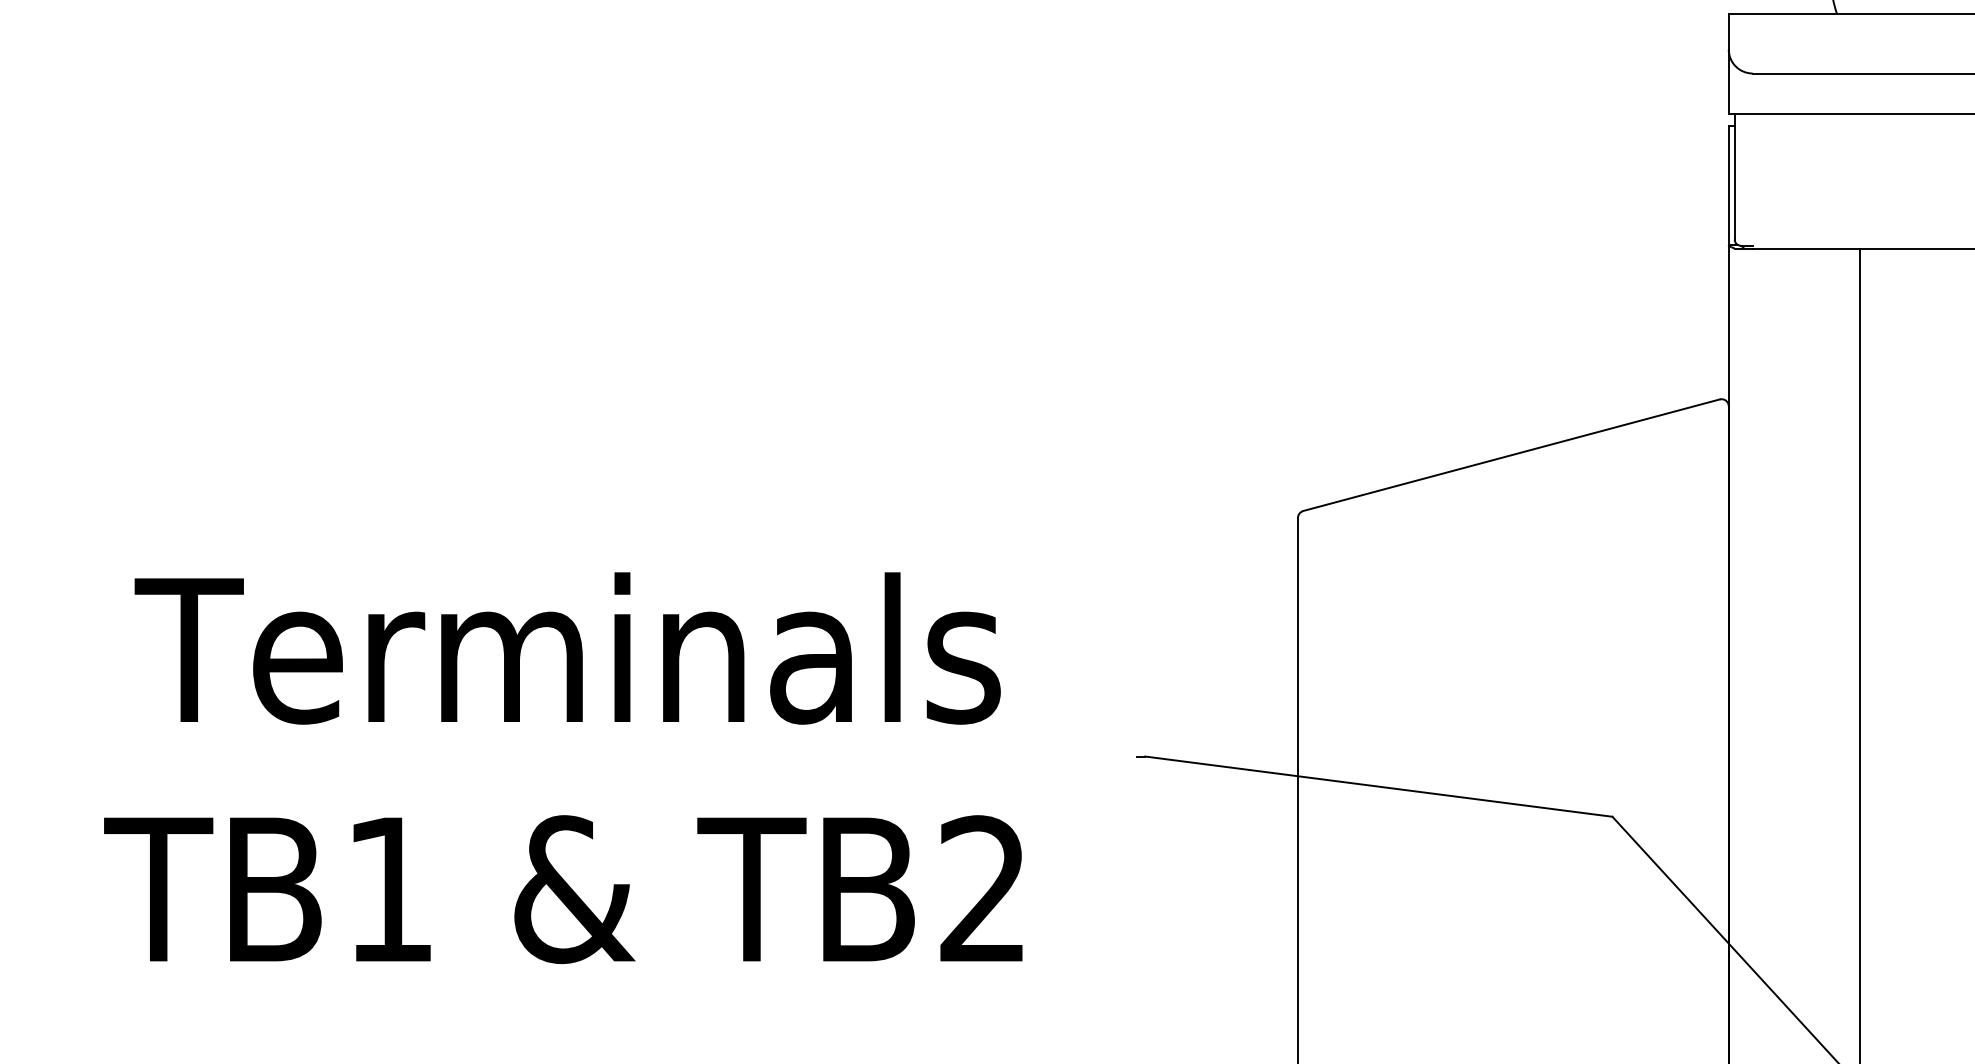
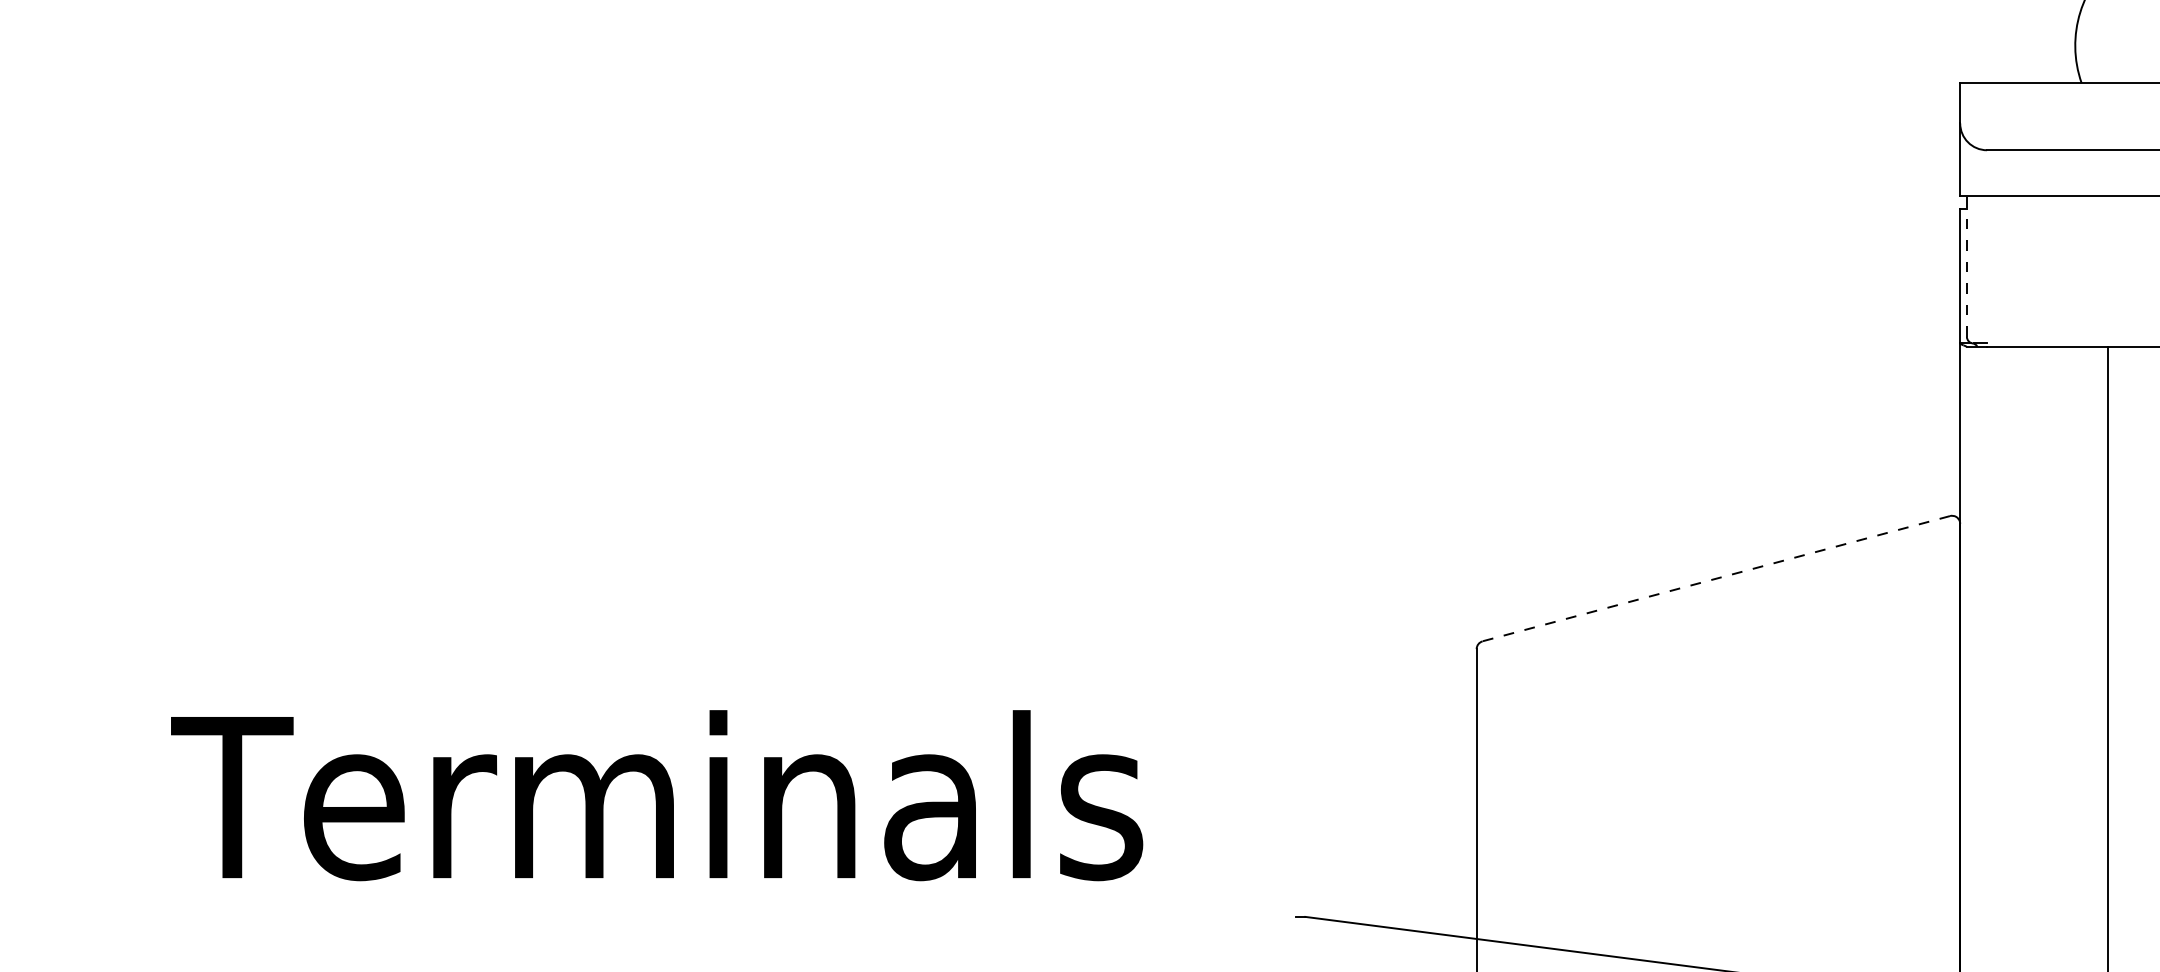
line: (1734, 176) -> (1966, 265), solid -> dashed
line: (1511, 455) -> (1716, 578), solid -> dashed

